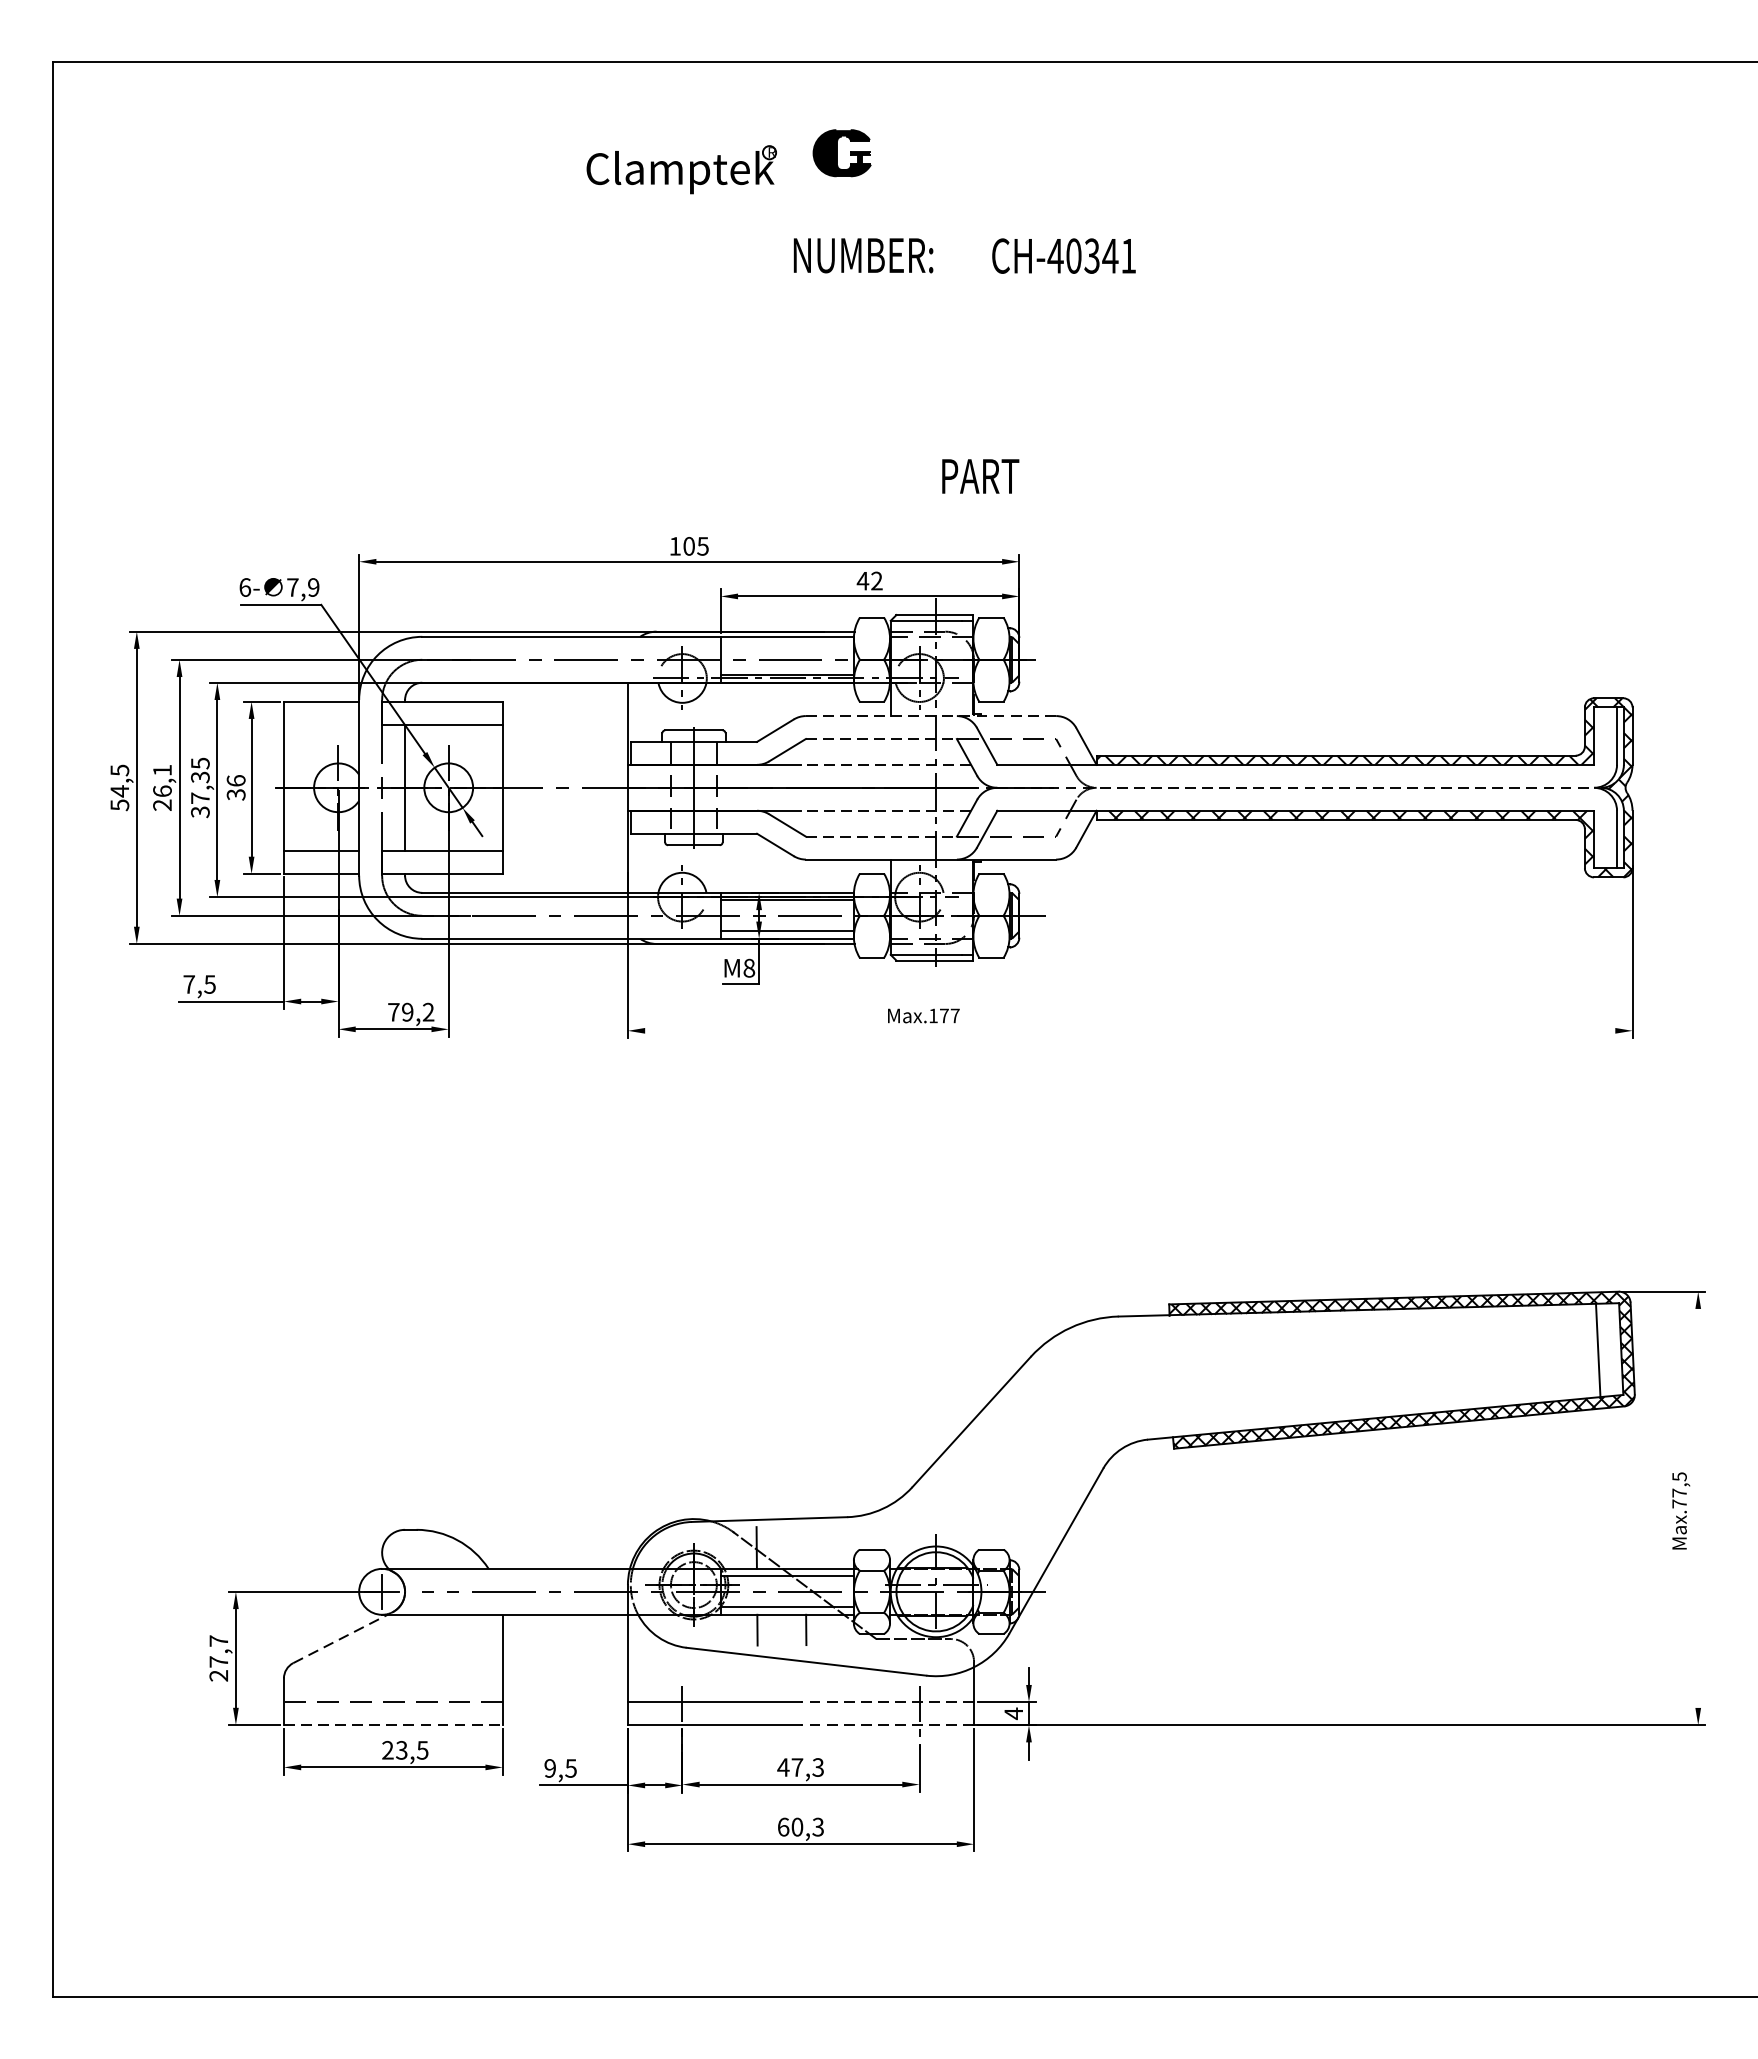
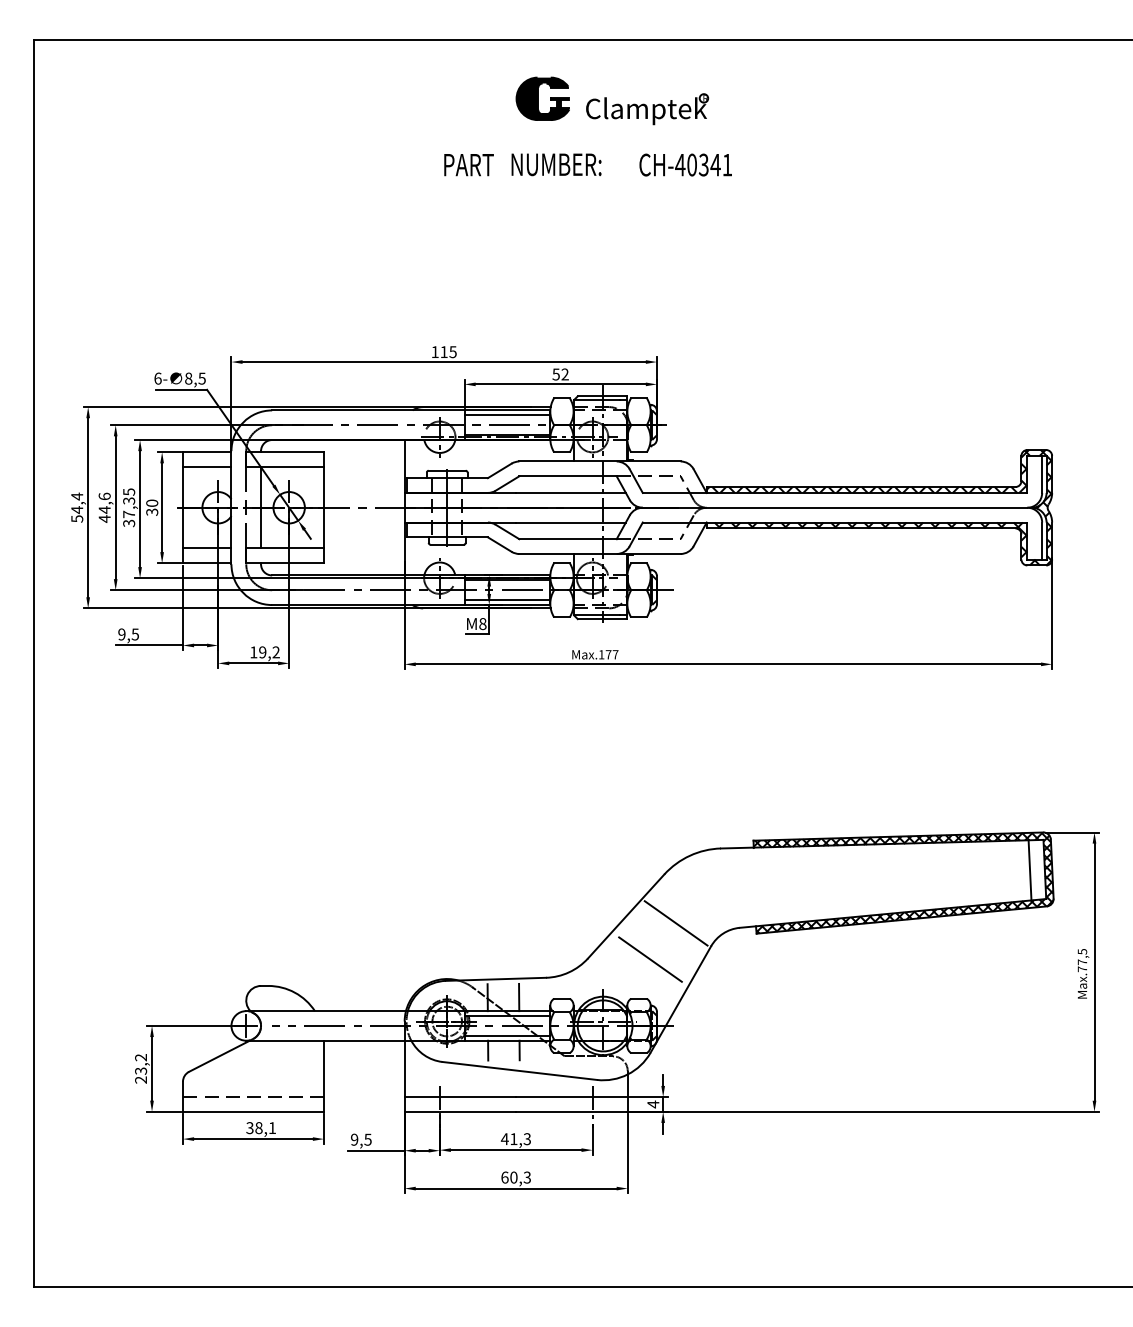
part: (841, 152) -> (542, 98), size x1.43
part: (681, 169) -> (647, 109), moved
text: (979, 477) -> (468, 165), moved
text: (688, 546) -> (443, 352), 105 -> 115
text: (863, 581) -> (556, 374), 42 -> 52
text: (303, 587) -> (195, 378), 7,9 -> 8,5
line: (787, 644) -> (507, 415), added
line: (931, 716) -> (600, 461), dashed -> solid
line: (320, 725) -> (206, 467), added
line: (882, 739) -> (568, 476), dashed -> solid
line: (886, 764) -> (571, 492), dashed -> solid
text: (120, 770) -> (77, 496), 54,5 -> 54,4
text: (235, 779) -> (151, 502), 36 -> 30
text: (162, 787) -> (104, 507), 26,1 -> 44,6
line: (1296, 787) -> (835, 507), dashed -> solid
line: (886, 810) -> (571, 522), dashed -> solid
line: (882, 837) -> (568, 539), dashed -> solid
text: (188, 984) -> (121, 634), 7,5 -> 9,5
text: (393, 1012) -> (253, 652), 79,2 -> 19,2
line: (1130, 1031) -> (728, 664), added
line: (1048, 1432) -> (675, 923), added
line: (1009, 1488) -> (650, 959), added
line: (1698, 1507) -> (1094, 971), added
line: (806, 1547) -> (519, 997), added
line: (340, 1639) -> (219, 1056), dashed -> solid
text: (219, 1651) -> (141, 1064), 27,7 -> 23,2
line: (888, 1702) -> (572, 1097), dashed -> solid
line: (393, 1724) -> (253, 1111), dashed -> solid
line: (888, 1724) -> (572, 1111), dashed -> solid
text: (405, 1750) -> (261, 1128), 23,5 -> 38,1
text: (796, 1768) -> (513, 1139), 47,3 -> 41,3

